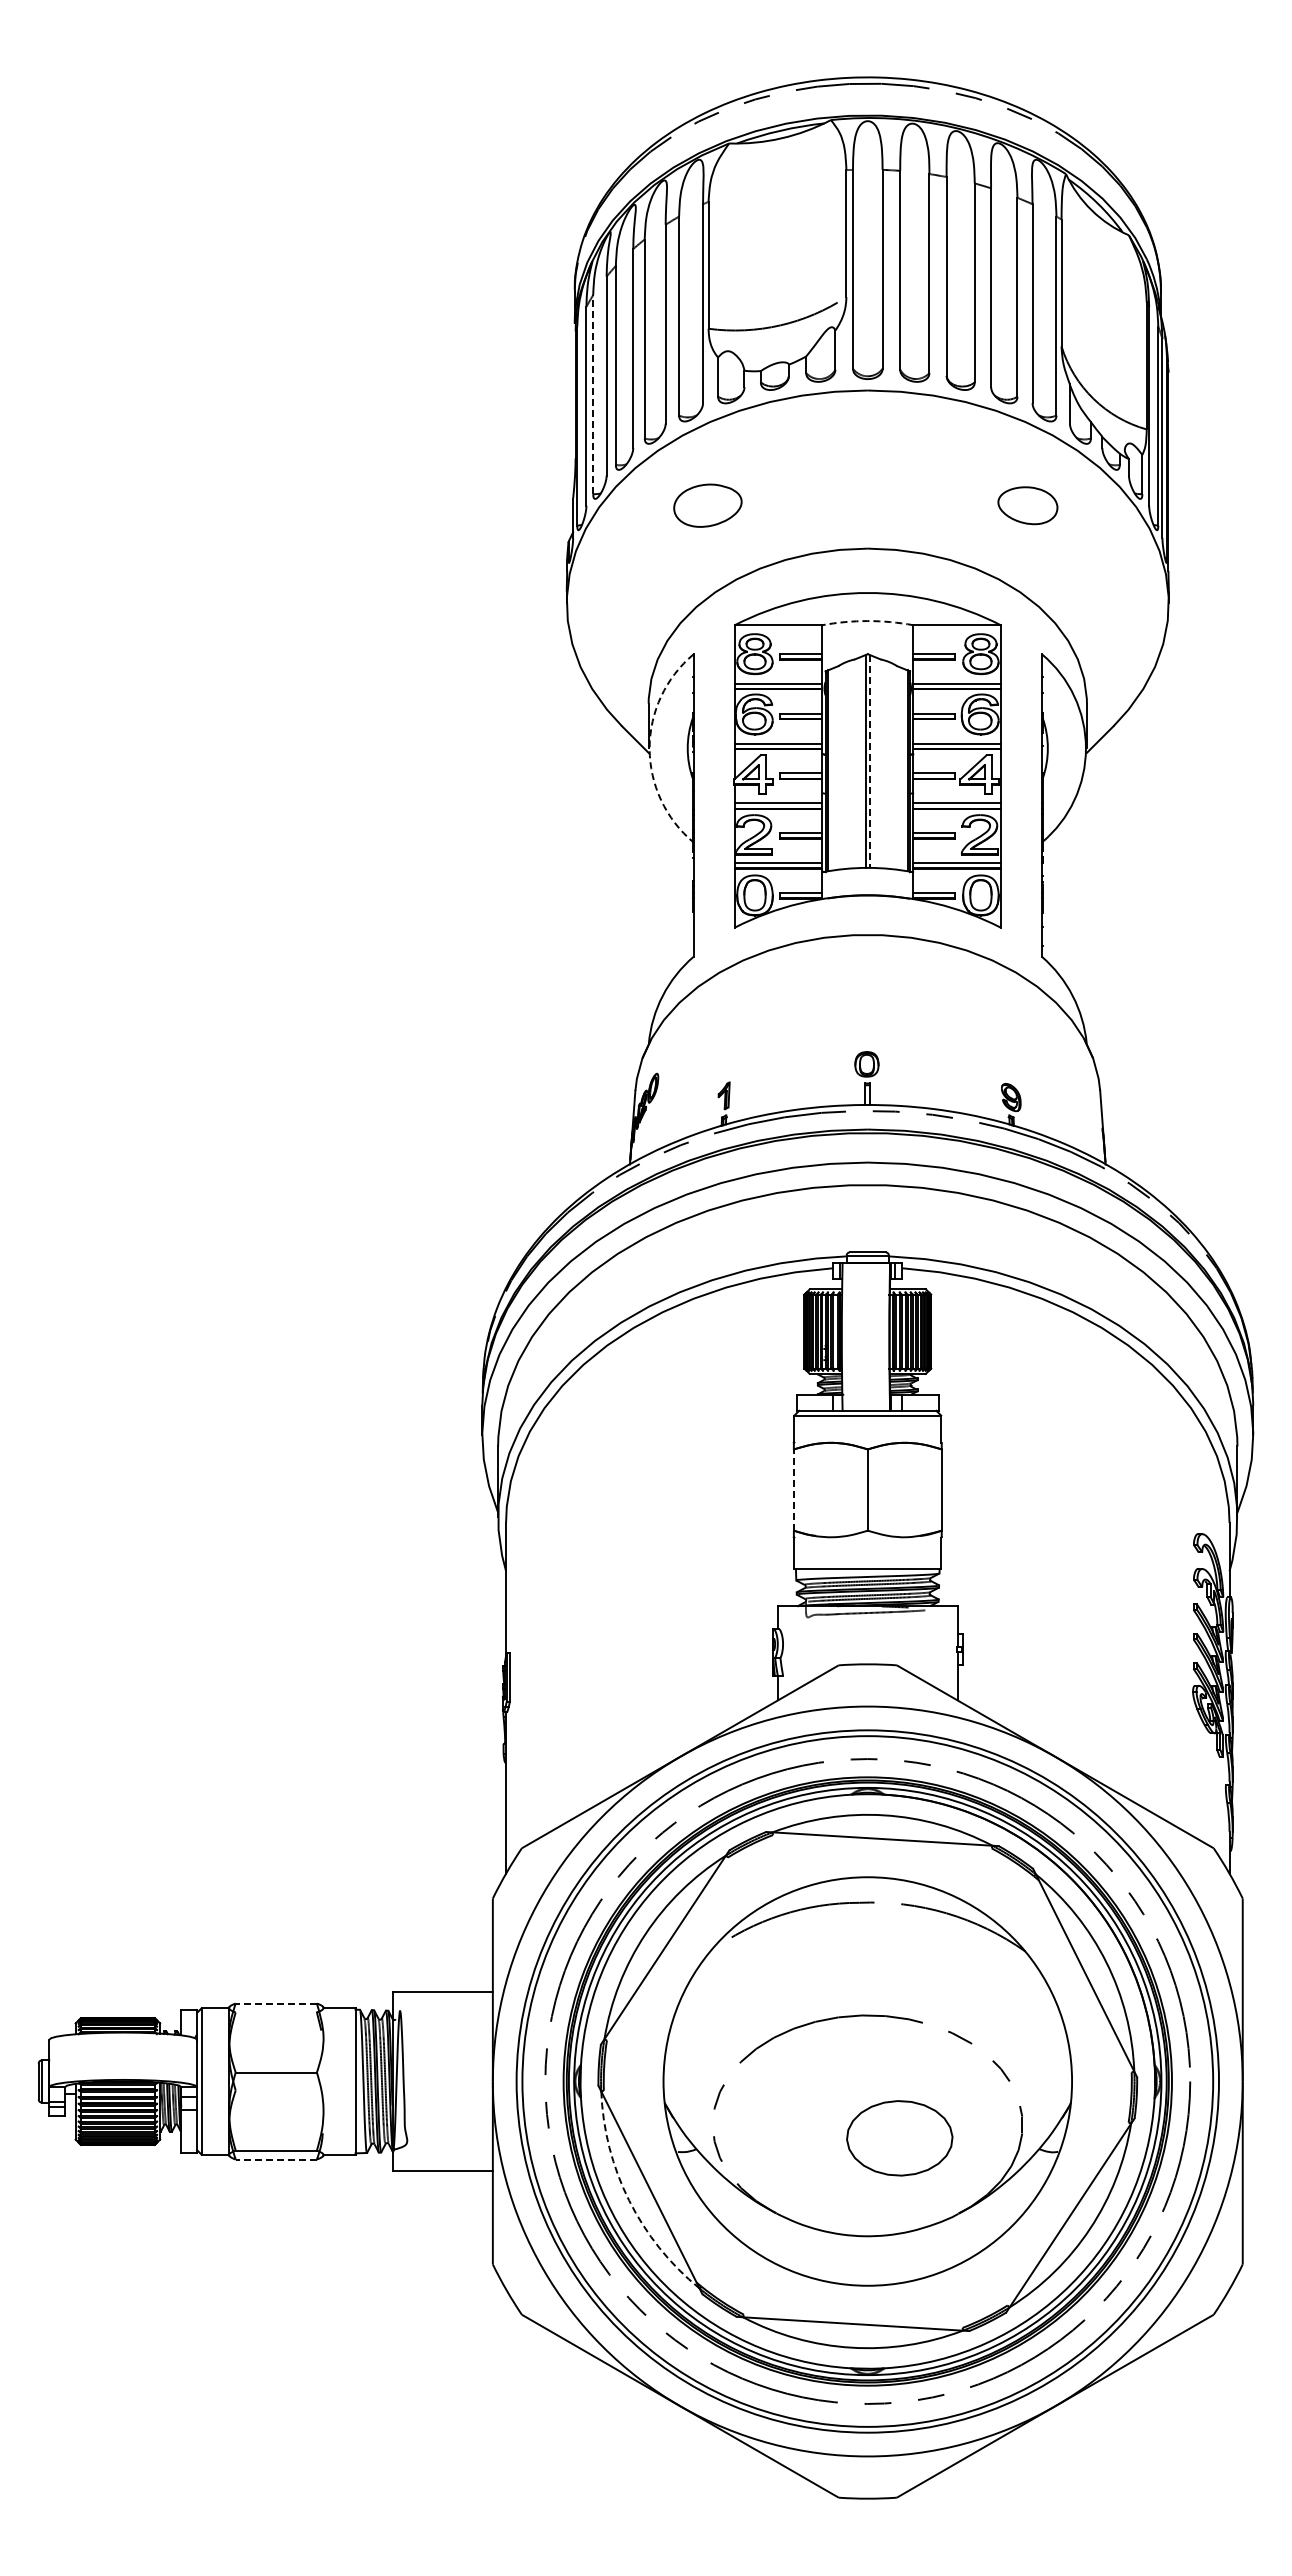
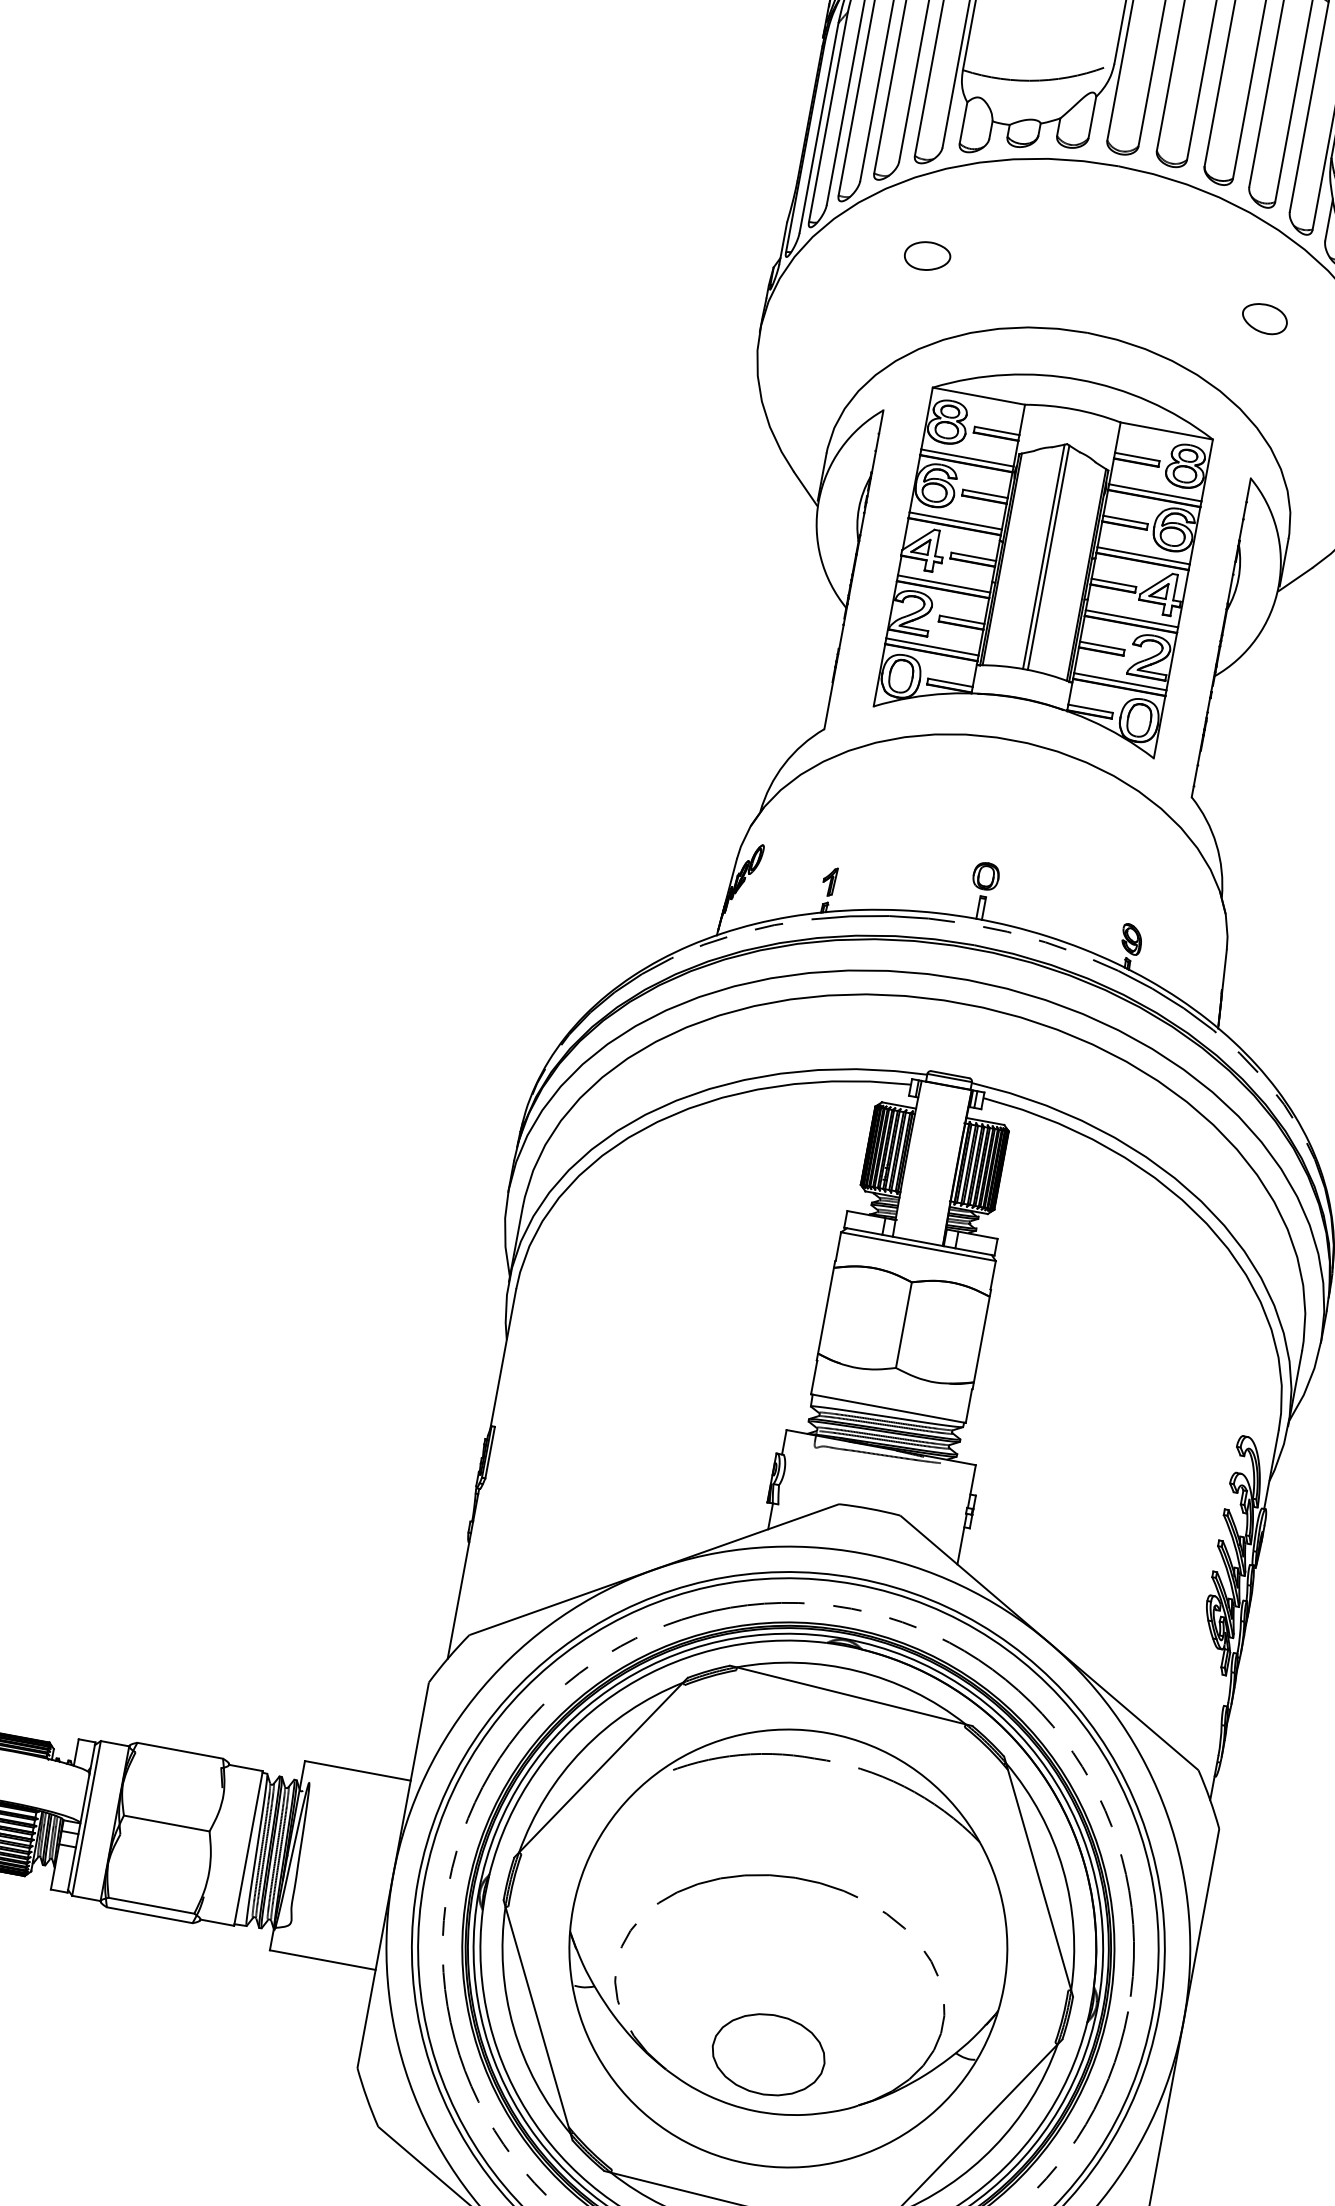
line: (593, 394) -> (828, 116), dashed -> solid
part: (707, 505) -> (927, 256), size x0.62
part: (1027, 505) -> (1264, 318), size x0.71
arc: (867, 621) -> (1073, 409), dashed -> solid
arc: (649, 748) -> (818, 500), dashed -> solid
line: (870, 762) -> (1048, 558), dashed -> solid
line: (793, 1490) -> (825, 1311), dashed -> solid
line: (276, 2003) -> (180, 1750), dashed -> solid
part: (899, 2138) -> (768, 2054), moved
line: (276, 2159) -> (149, 1915), dashed -> solid
arc: (629, 2200) -> (513, 2027), dashed -> solid

